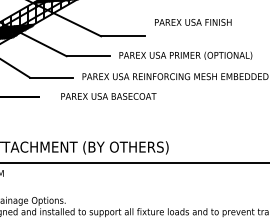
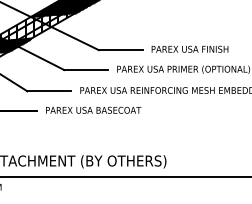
text: (193, 22) -> (190, 49), moved
text: (108, 96) -> (93, 110), moved

